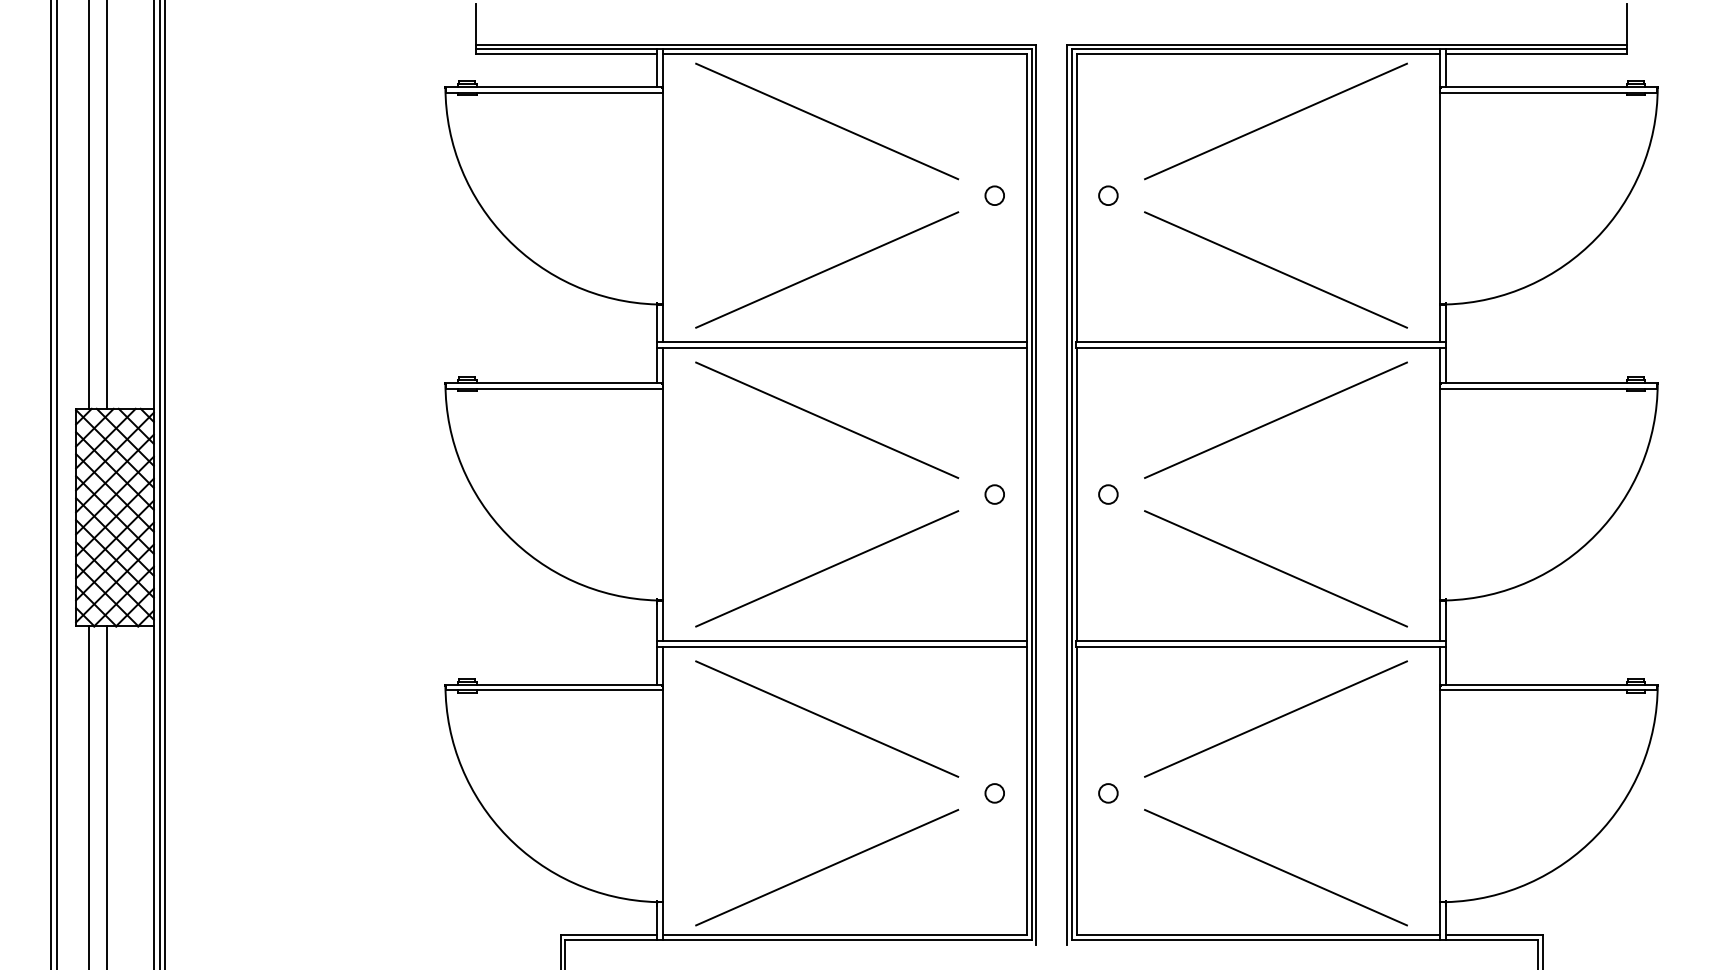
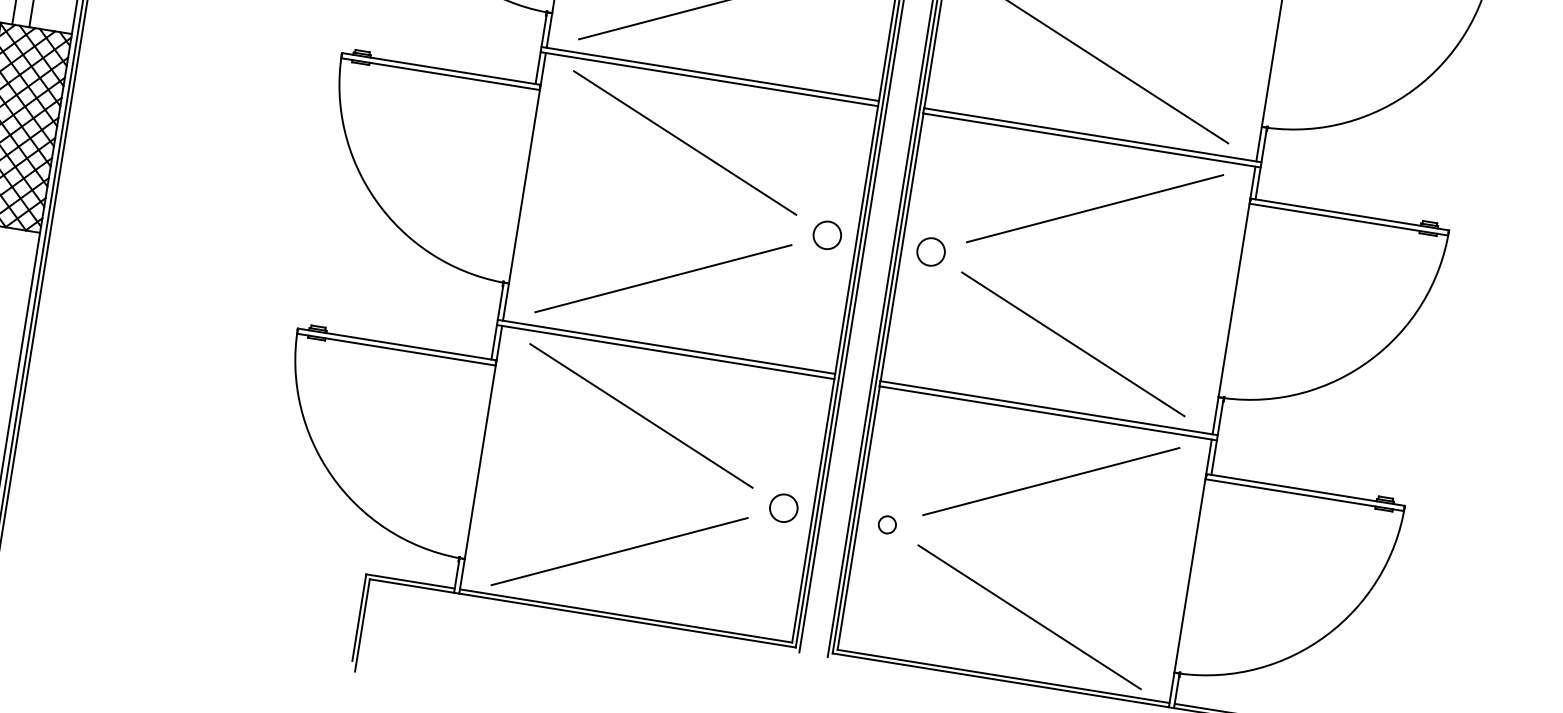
circle: (994, 494) -> (827, 235), size x1.6
circle: (1108, 494) -> (931, 251), size x1.6
circle: (994, 793) -> (783, 508), size x1.6

